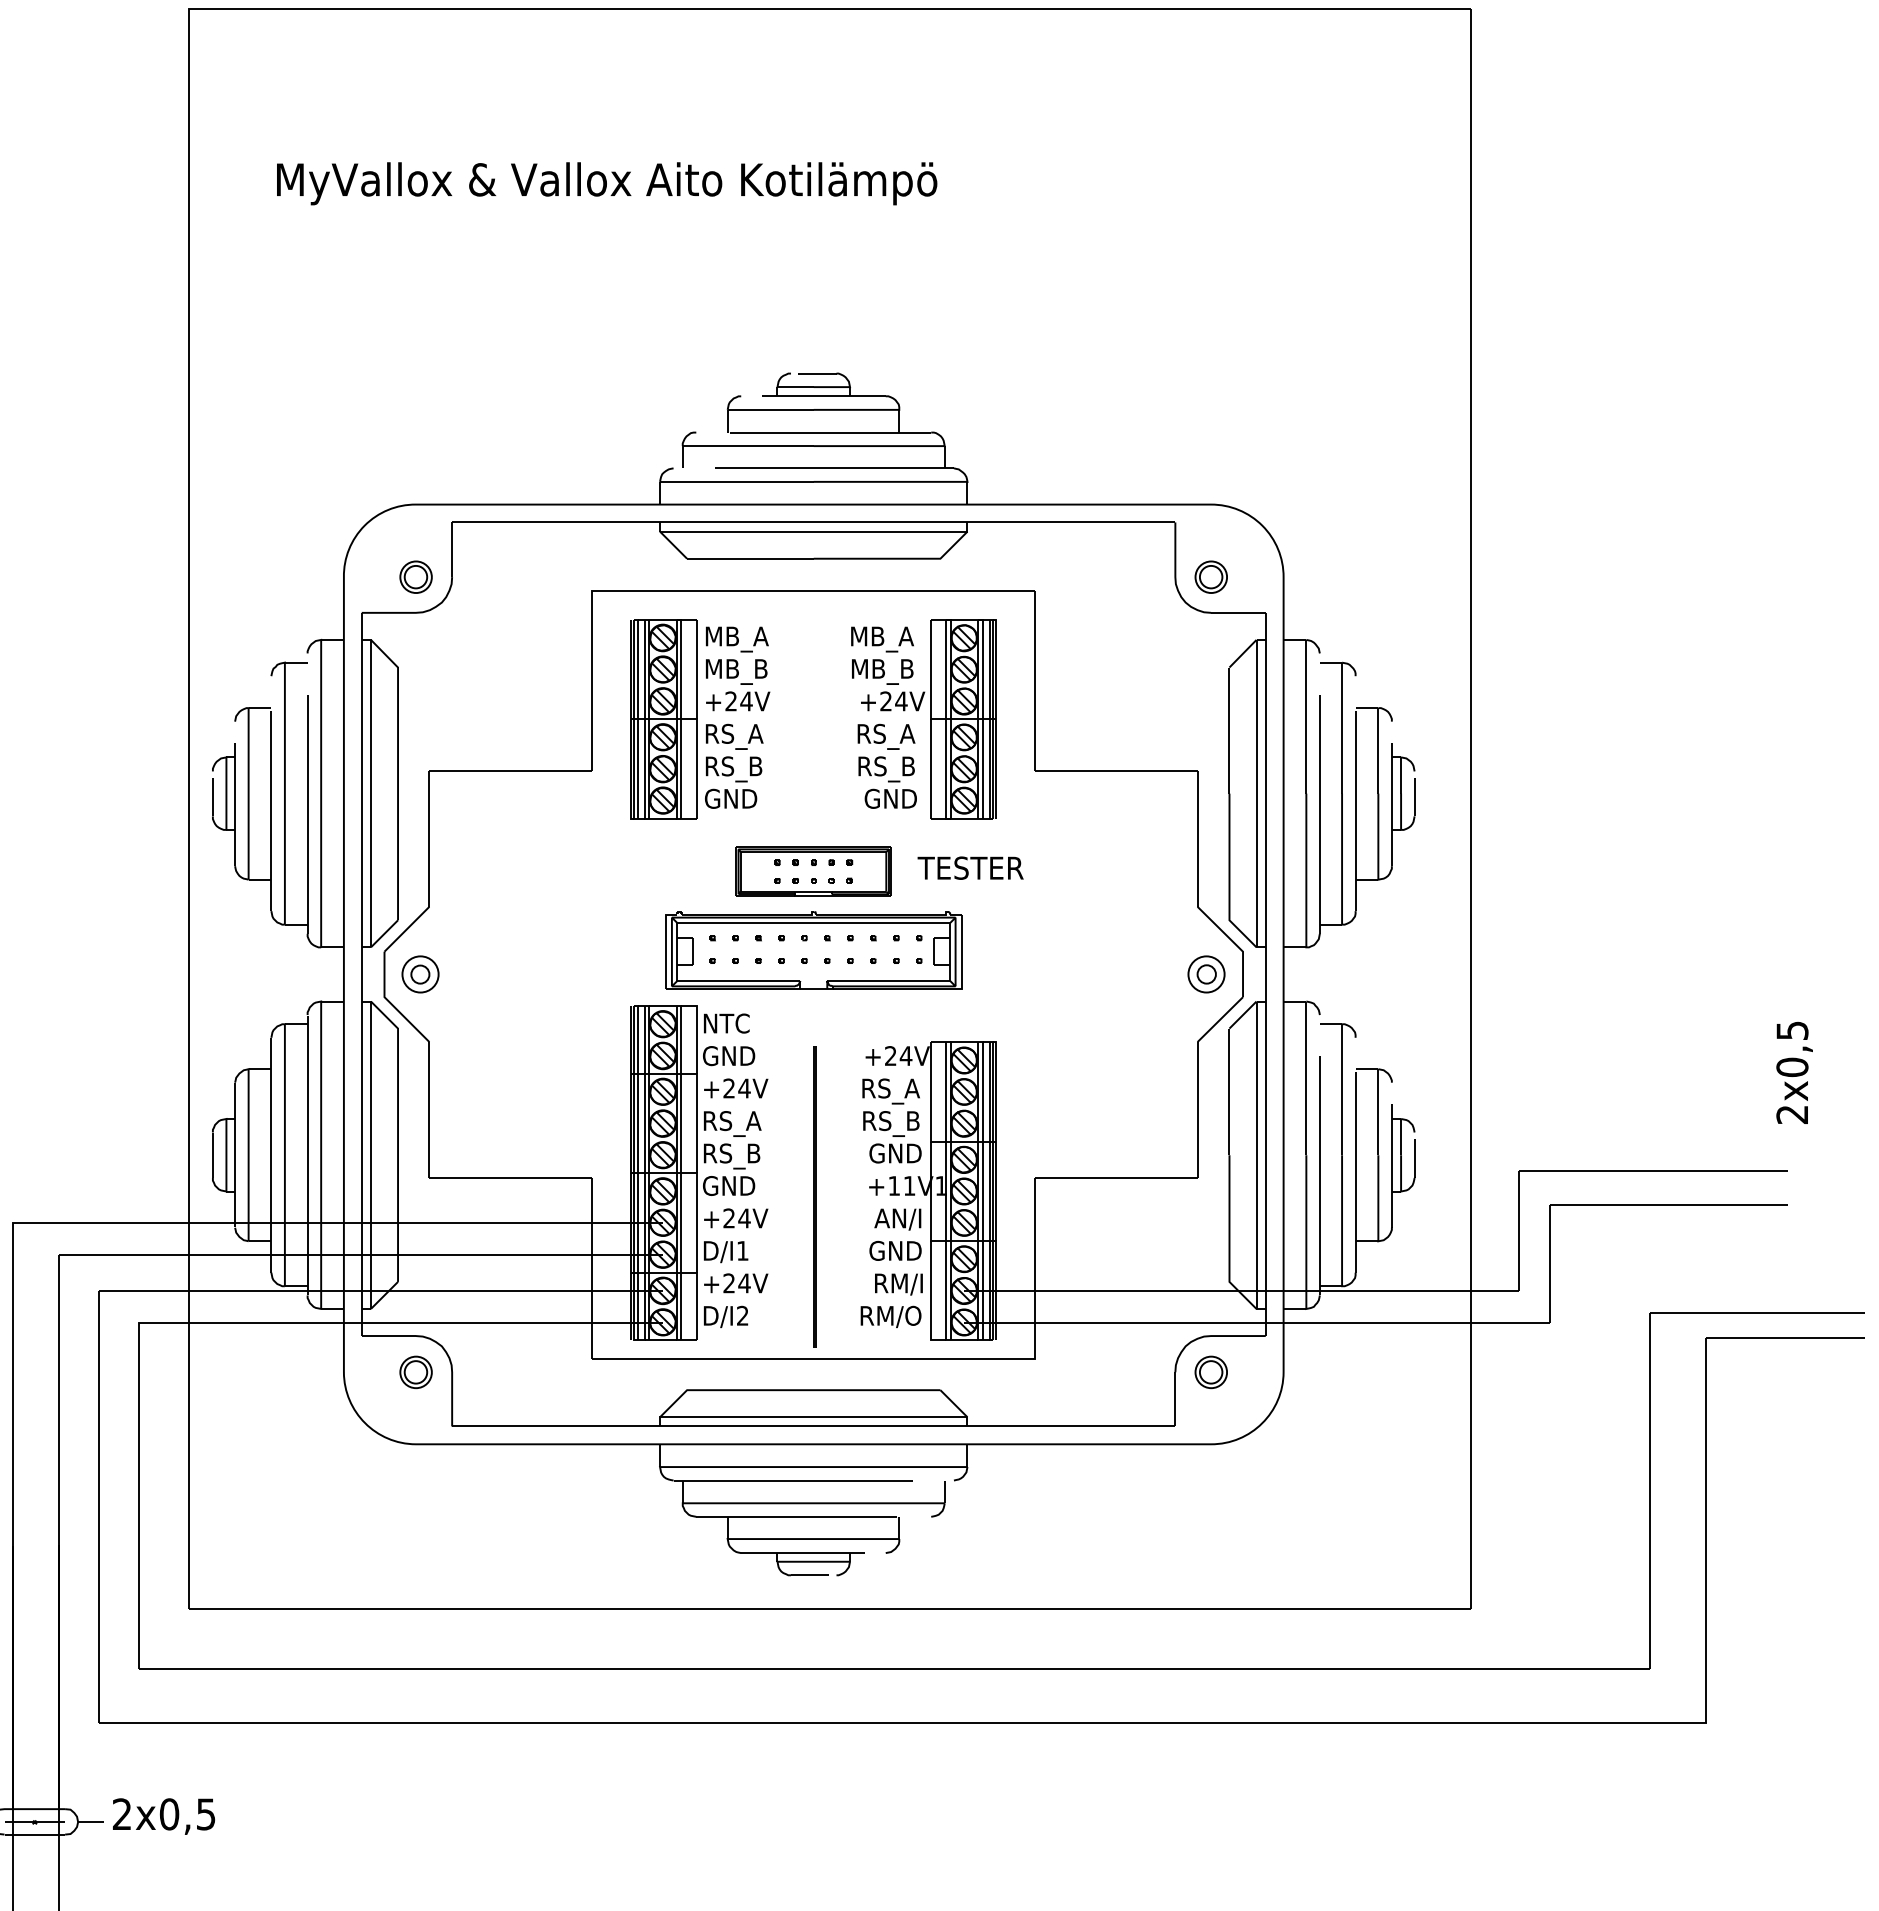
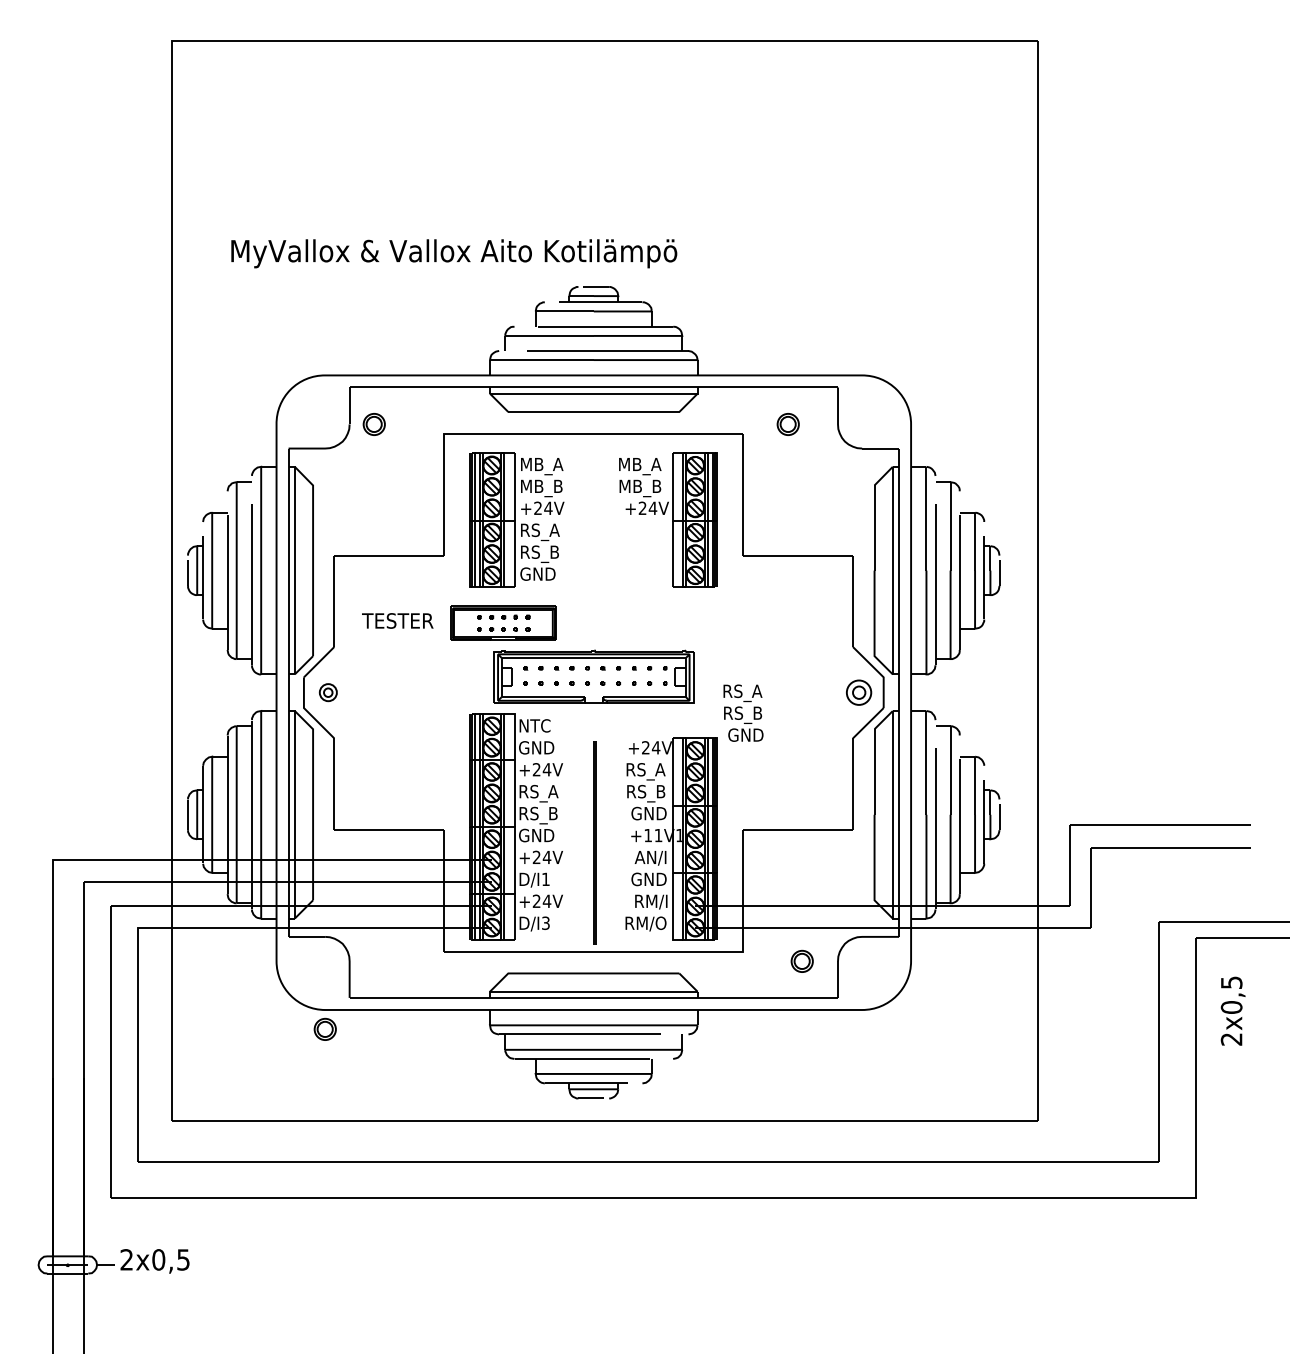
text: (607, 183) -> (454, 253), moved
part: (414, 577) -> (373, 424), moved
part: (1210, 577) -> (787, 424), moved
text: (887, 765) -> (743, 712), moved
text: (970, 867) -> (397, 620), moved
part: (813, 870) -> (503, 622), moved
part: (420, 974) -> (328, 692), size x0.7
text: (1793, 1071) -> (1232, 1010), moved
text: (742, 1316) -> (545, 923), D/I2 -> D/I3
part: (414, 1371) -> (324, 1028), moved
part: (1210, 1371) -> (801, 960), moved

